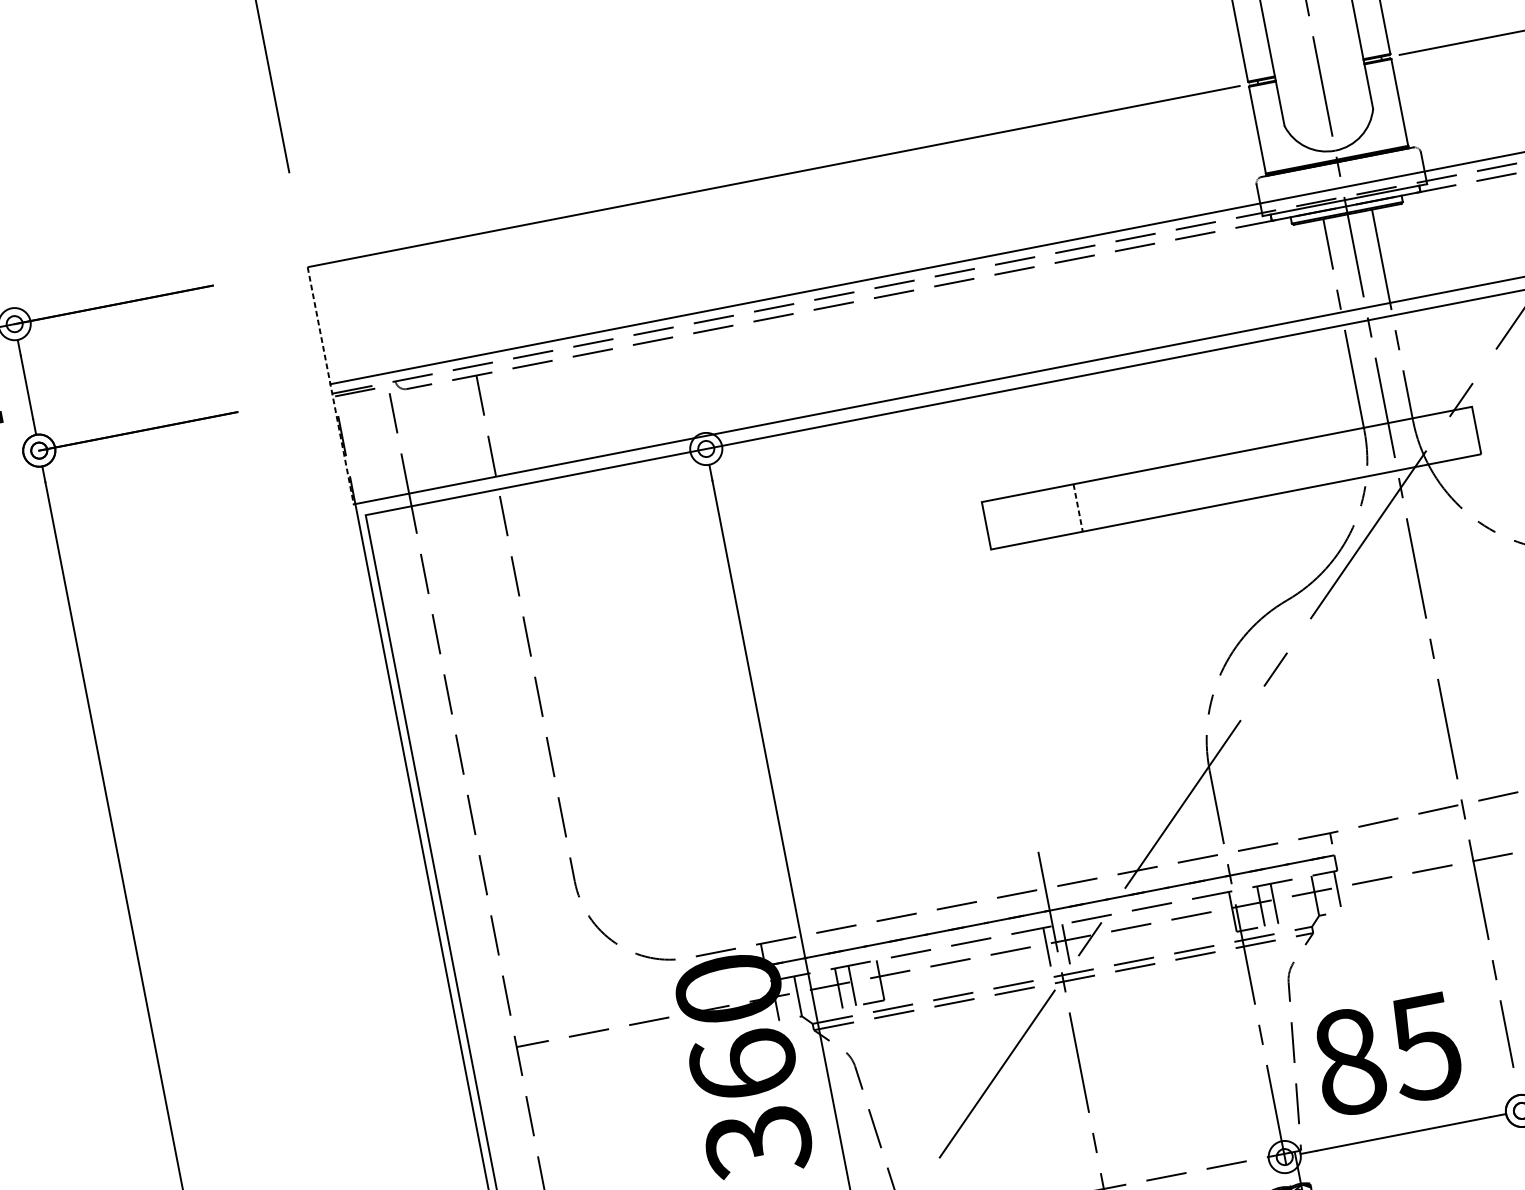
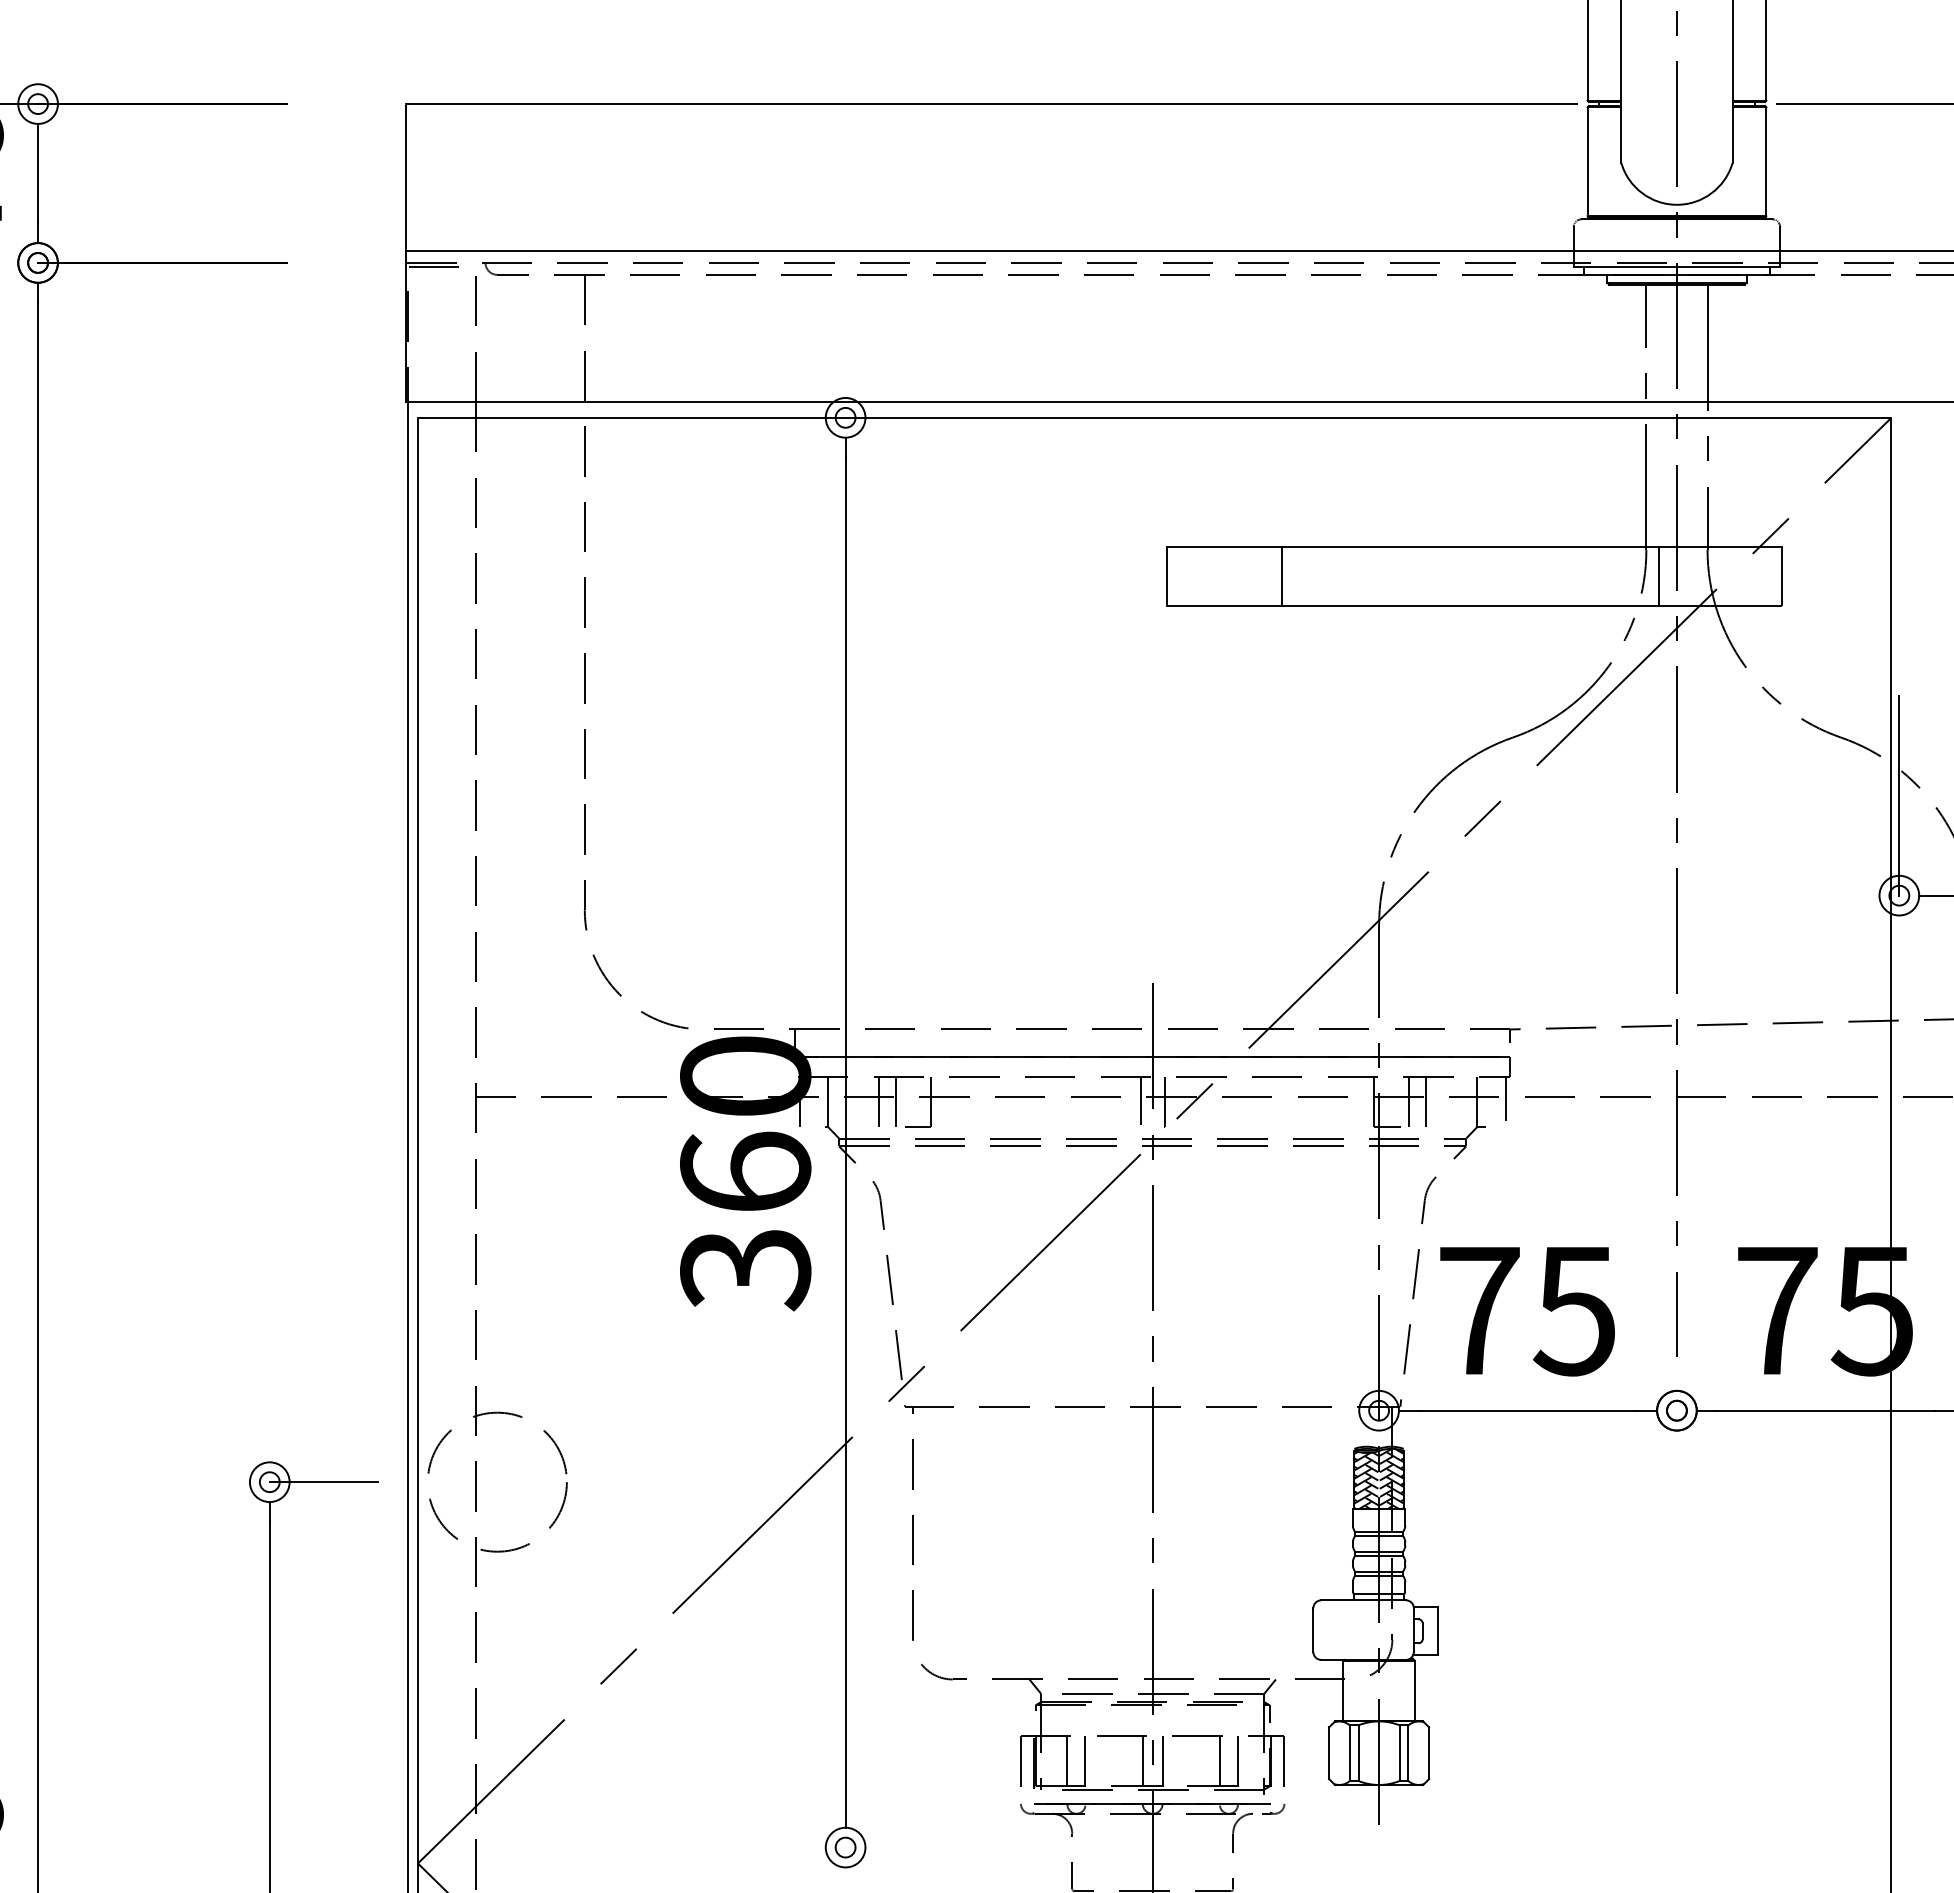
line: (331, 386) -> (406, 253), dashed -> solid
line: (1378, 449) -> (1659, 576), added
line: (1077, 507) -> (1281, 576), dashed -> solid
text: (1349, 1061) -> (1479, 1310), 85 -> 75

